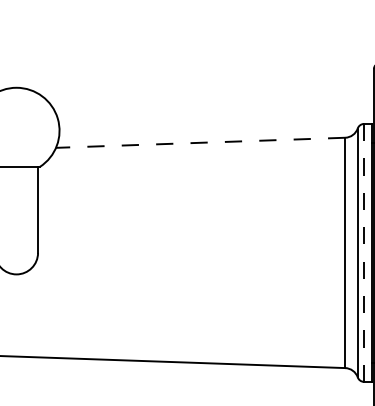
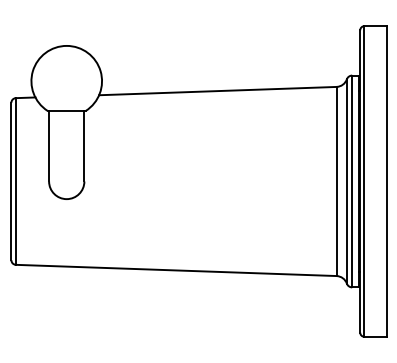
line: (200, 143) -> (217, 91), dashed -> solid
line: (364, 252) -> (352, 181), dashed -> solid

